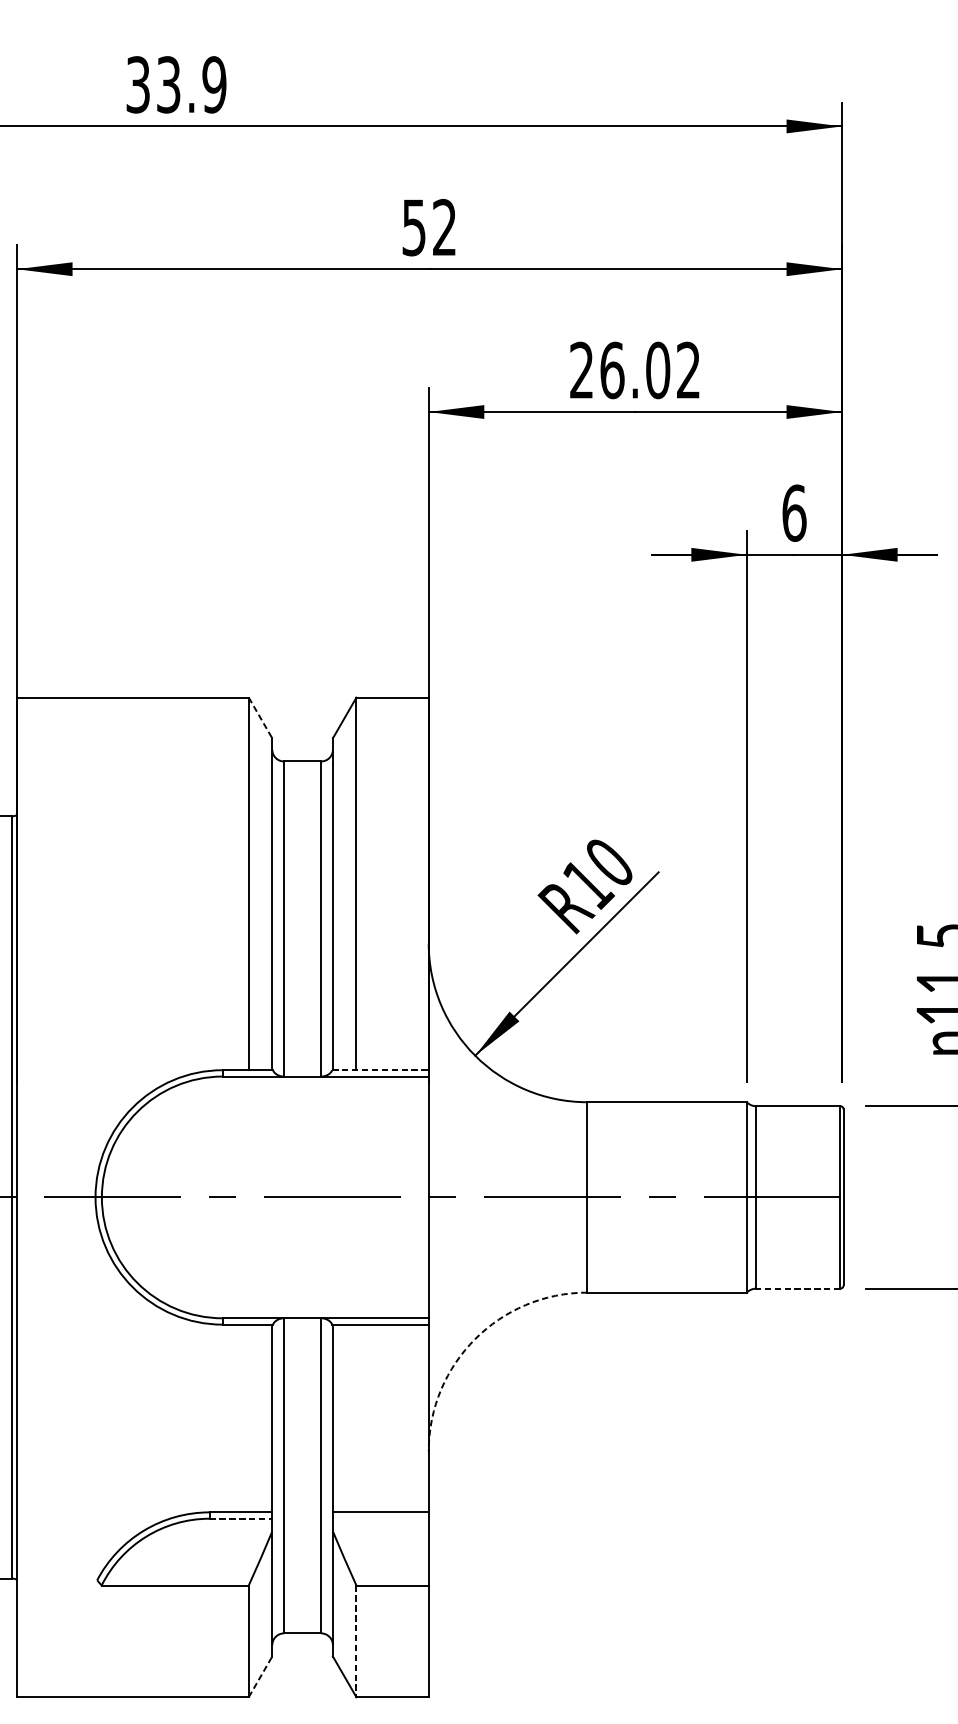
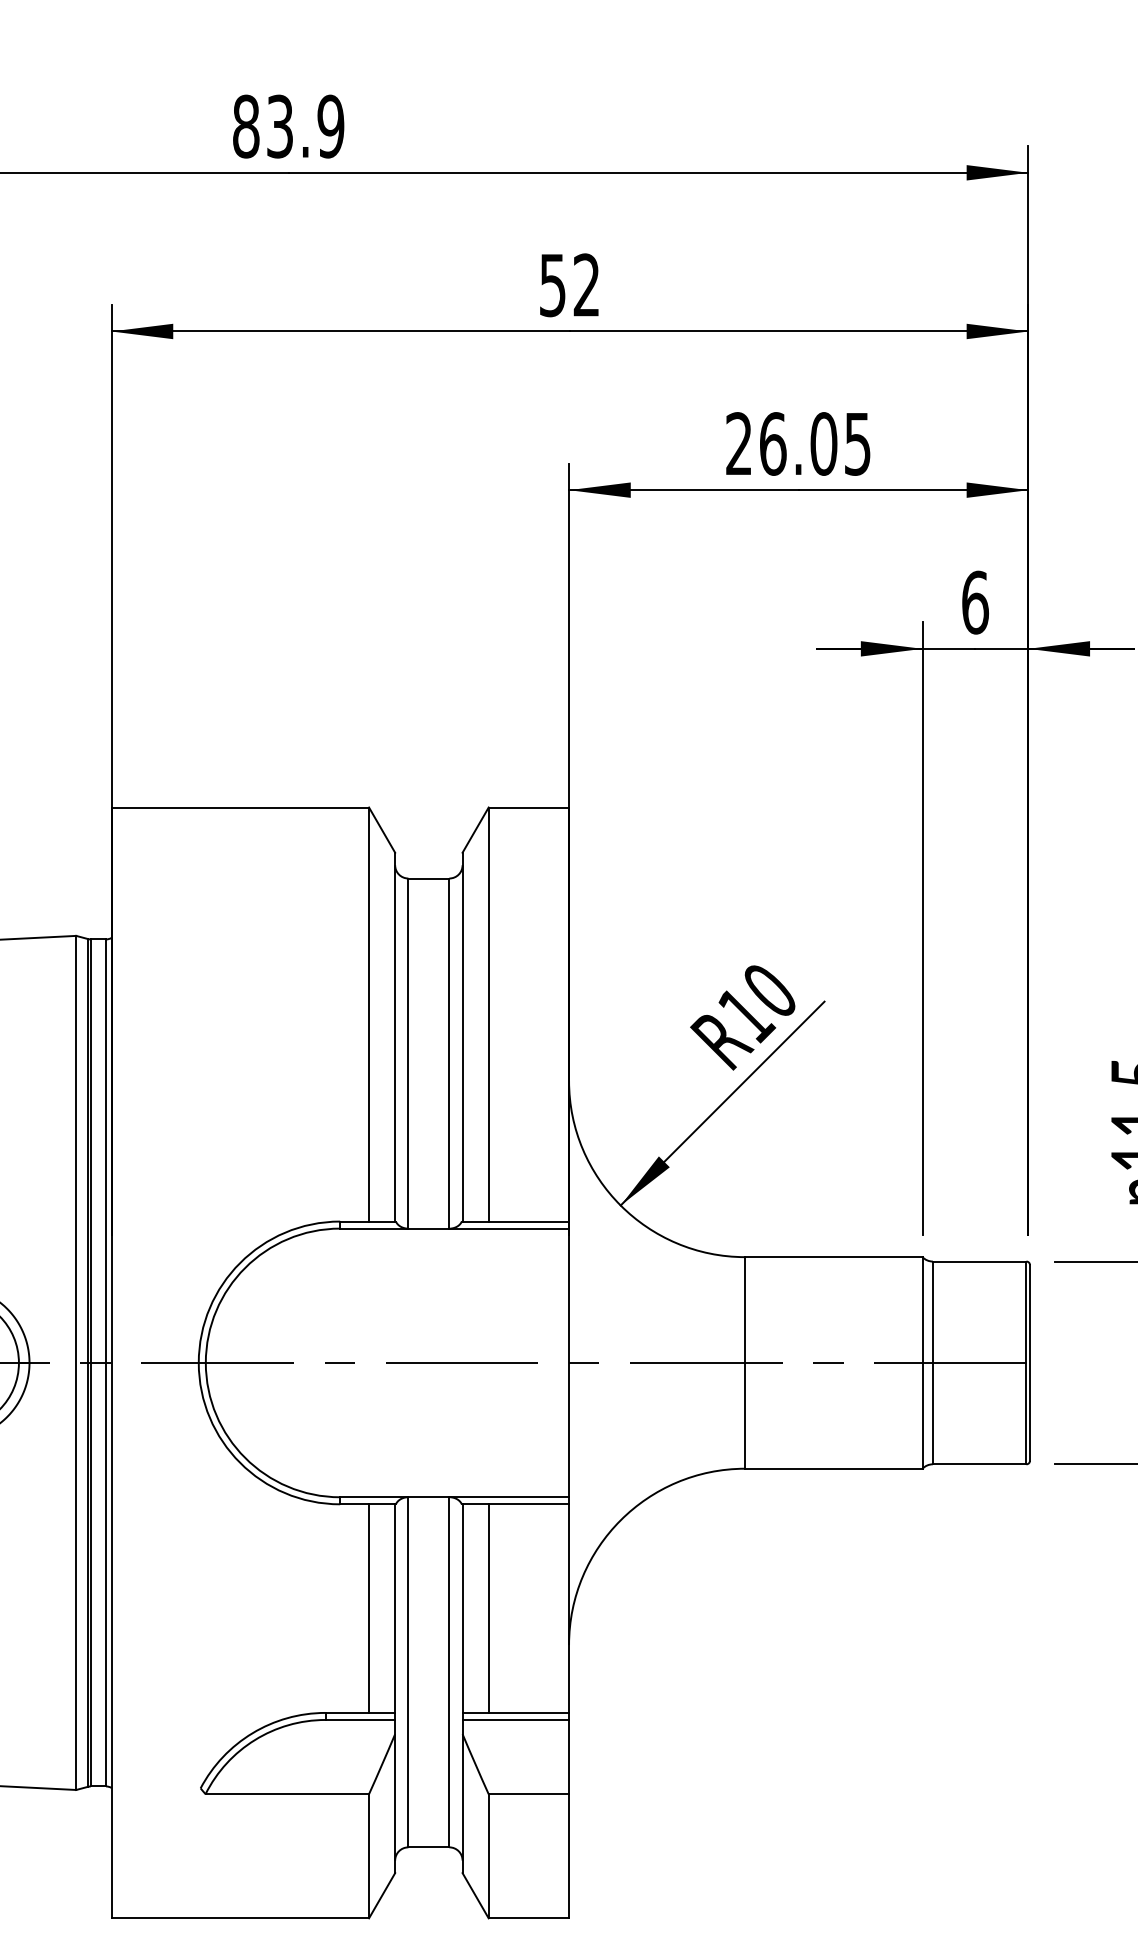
text: (138, 84) -> (246, 126), 33.9 -> 83.9
text: (688, 370) -> (857, 443), 26.02 -> 26.05
line: (260, 718) -> (382, 830), dashed -> solid
line: (380, 1070) -> (515, 1221), dashed -> solid
line: (798, 1288) -> (979, 1464), dashed -> solid
arc: (475, 1339) -> (620, 1520), dashed -> solid
line: (249, 1418) -> (369, 1608), added
line: (356, 1418) -> (488, 1608), added
line: (241, 1518) -> (360, 1719), dashed -> solid
line: (380, 1518) -> (515, 1719), added
line: (356, 1641) -> (488, 1856), dashed -> solid
line: (260, 1676) -> (382, 1895), dashed -> solid

